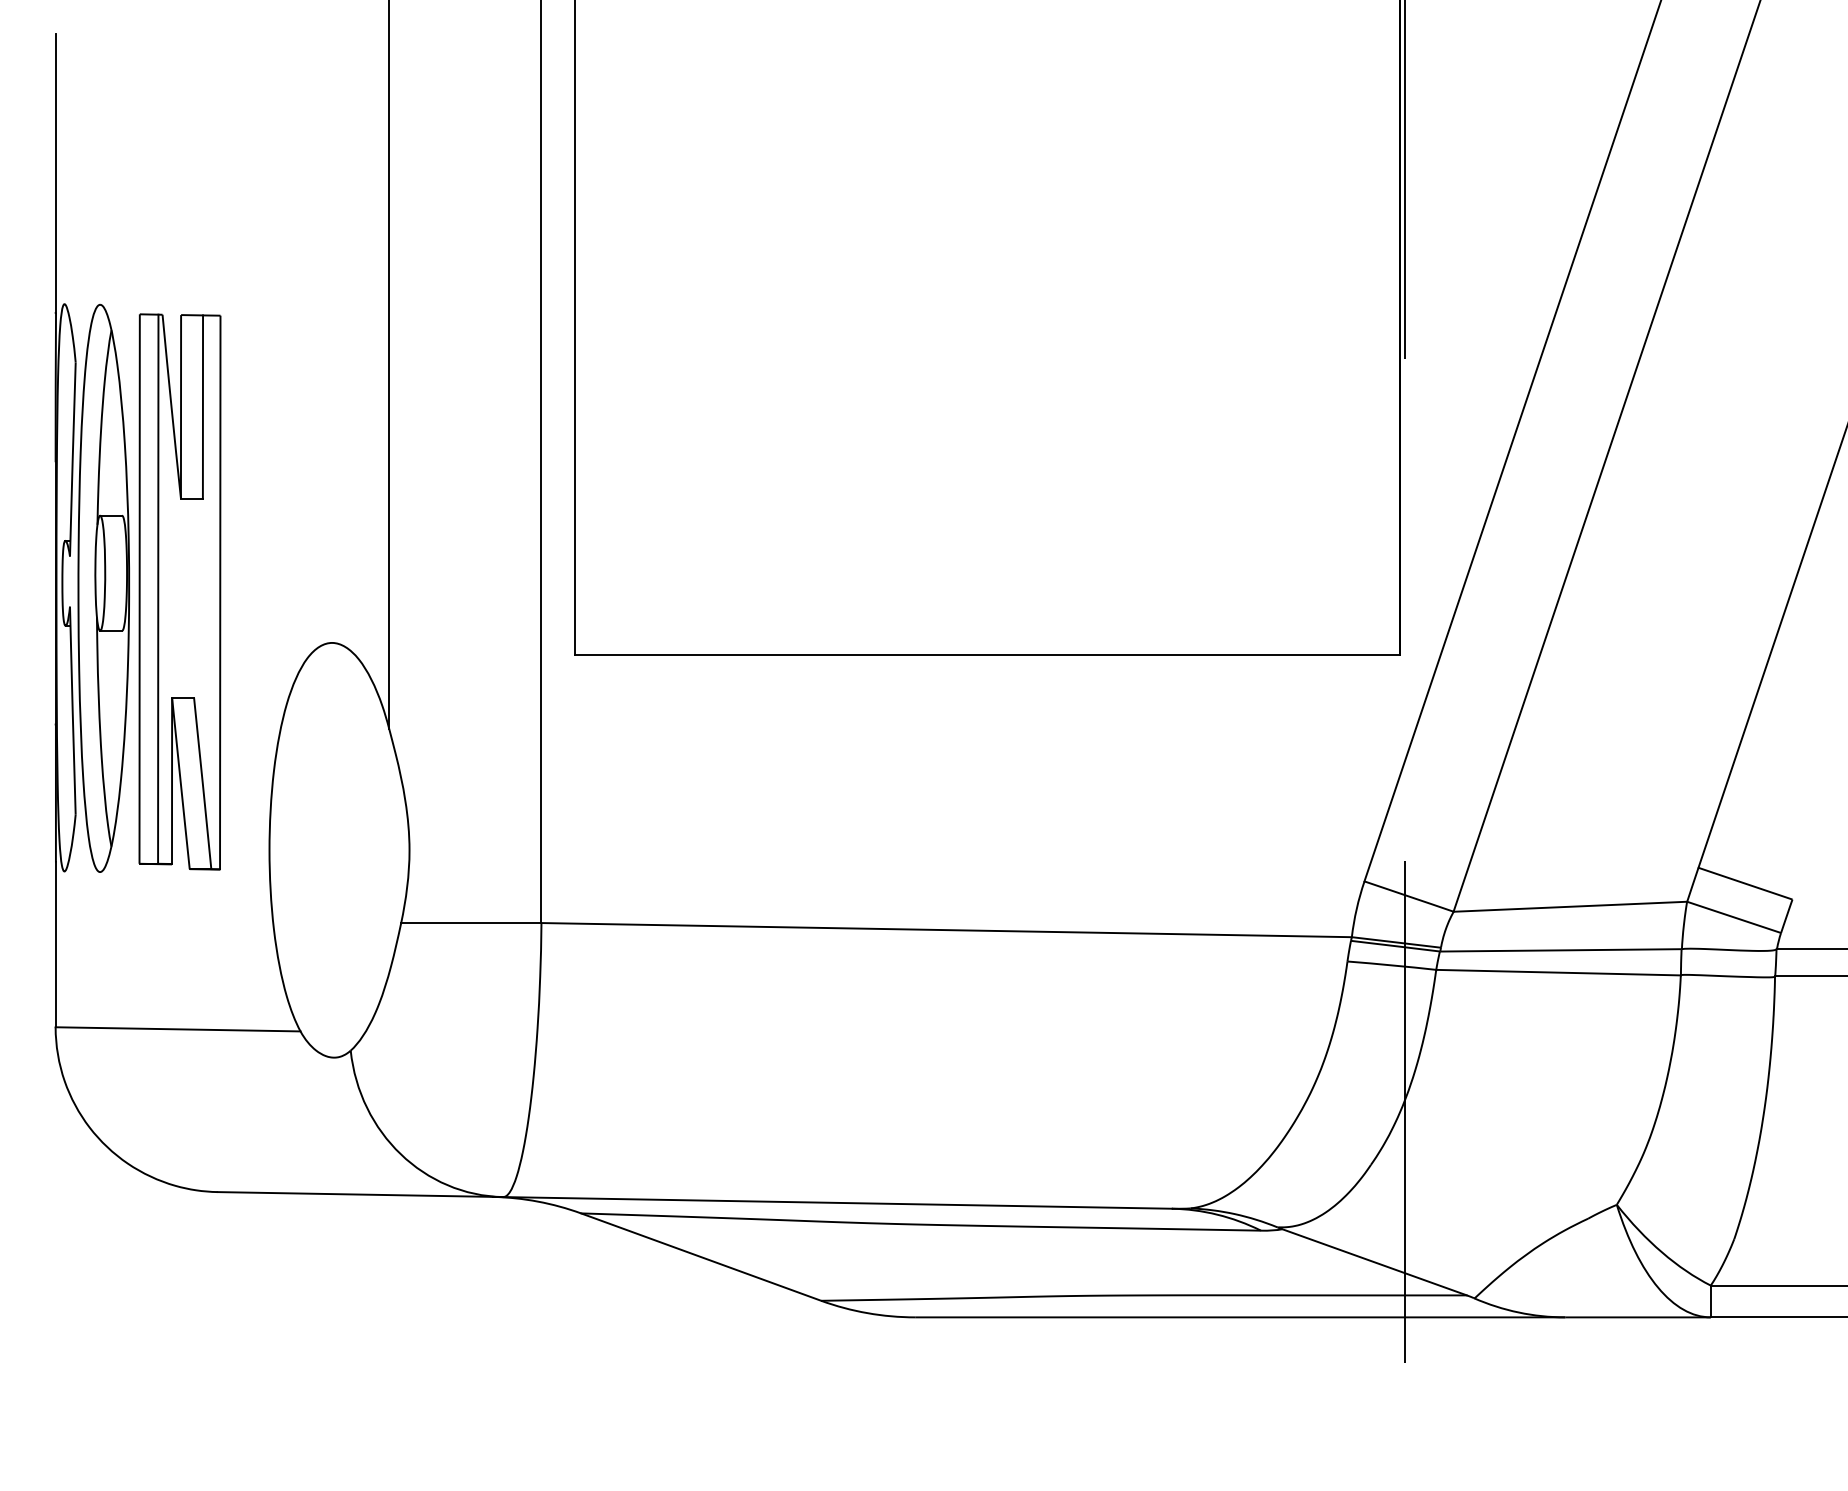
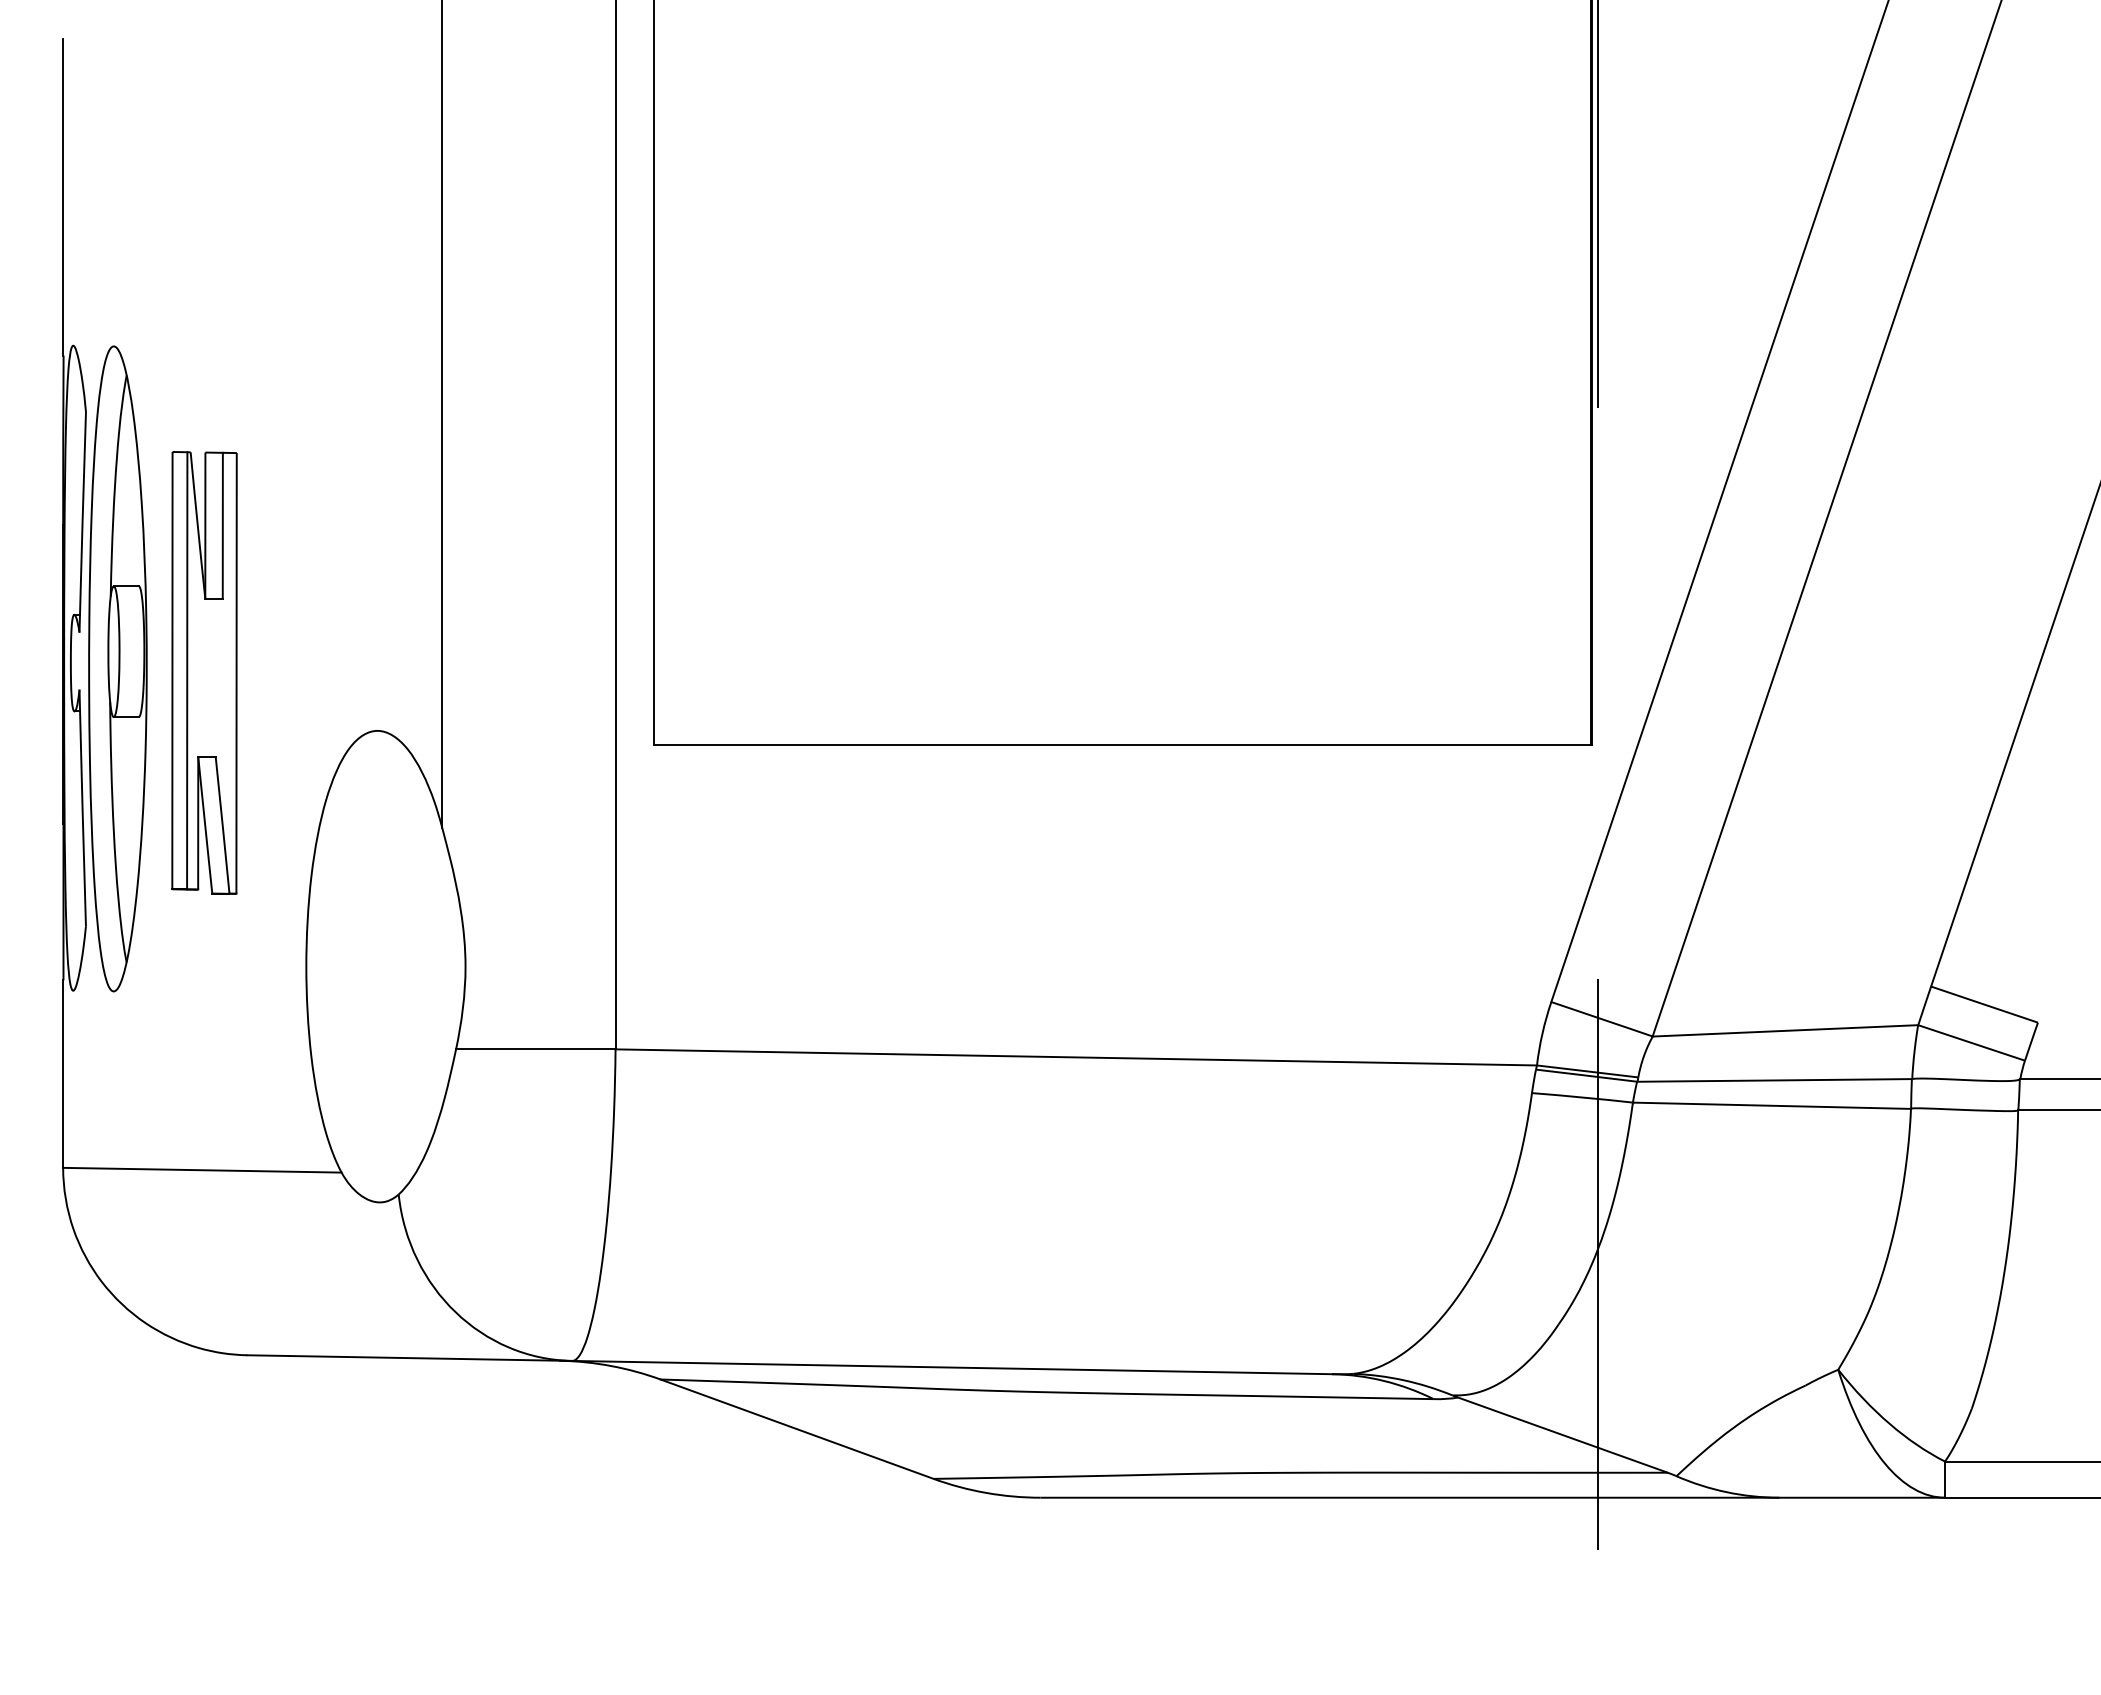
part: (179, 591) -> (204, 672), size x0.7

